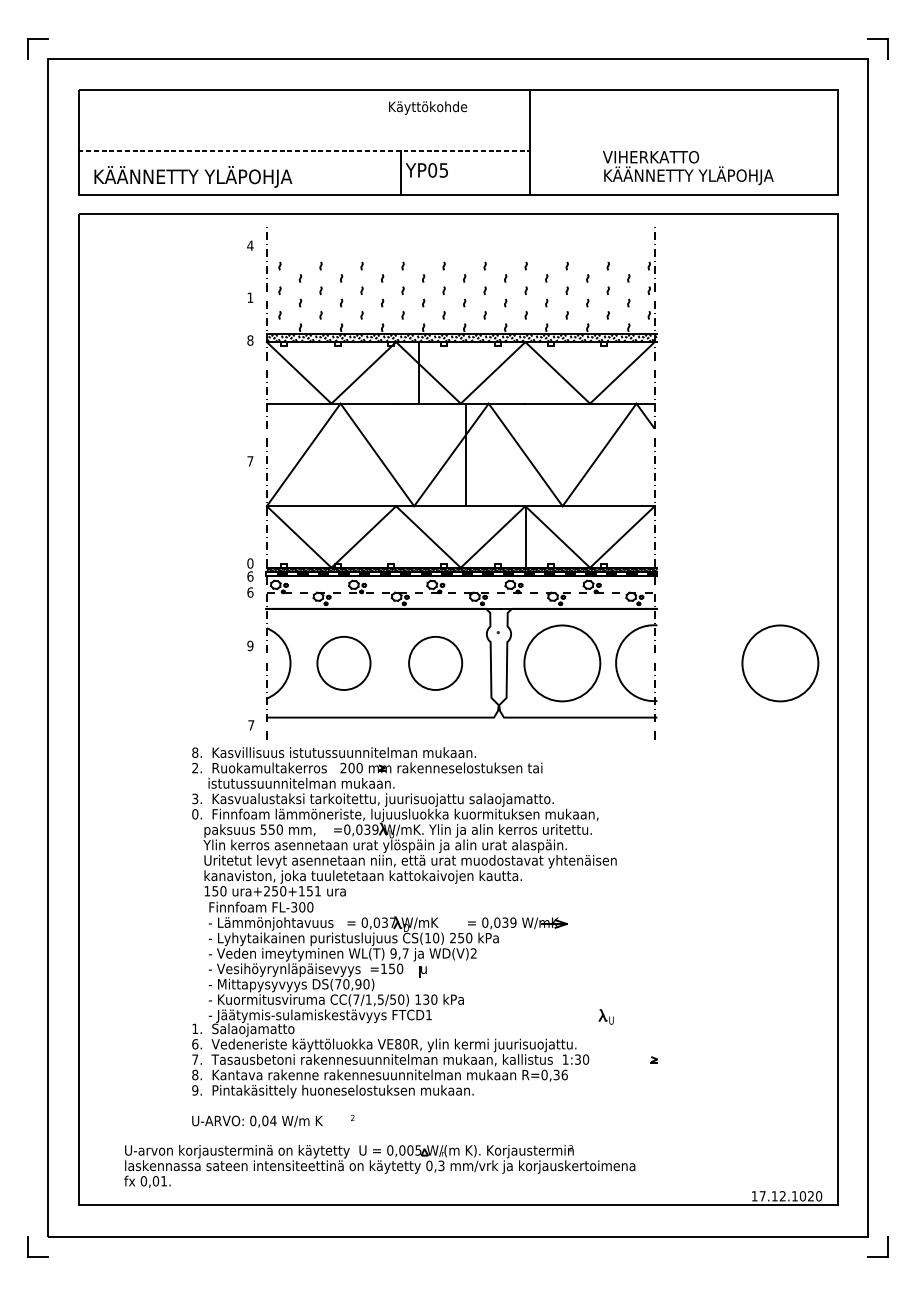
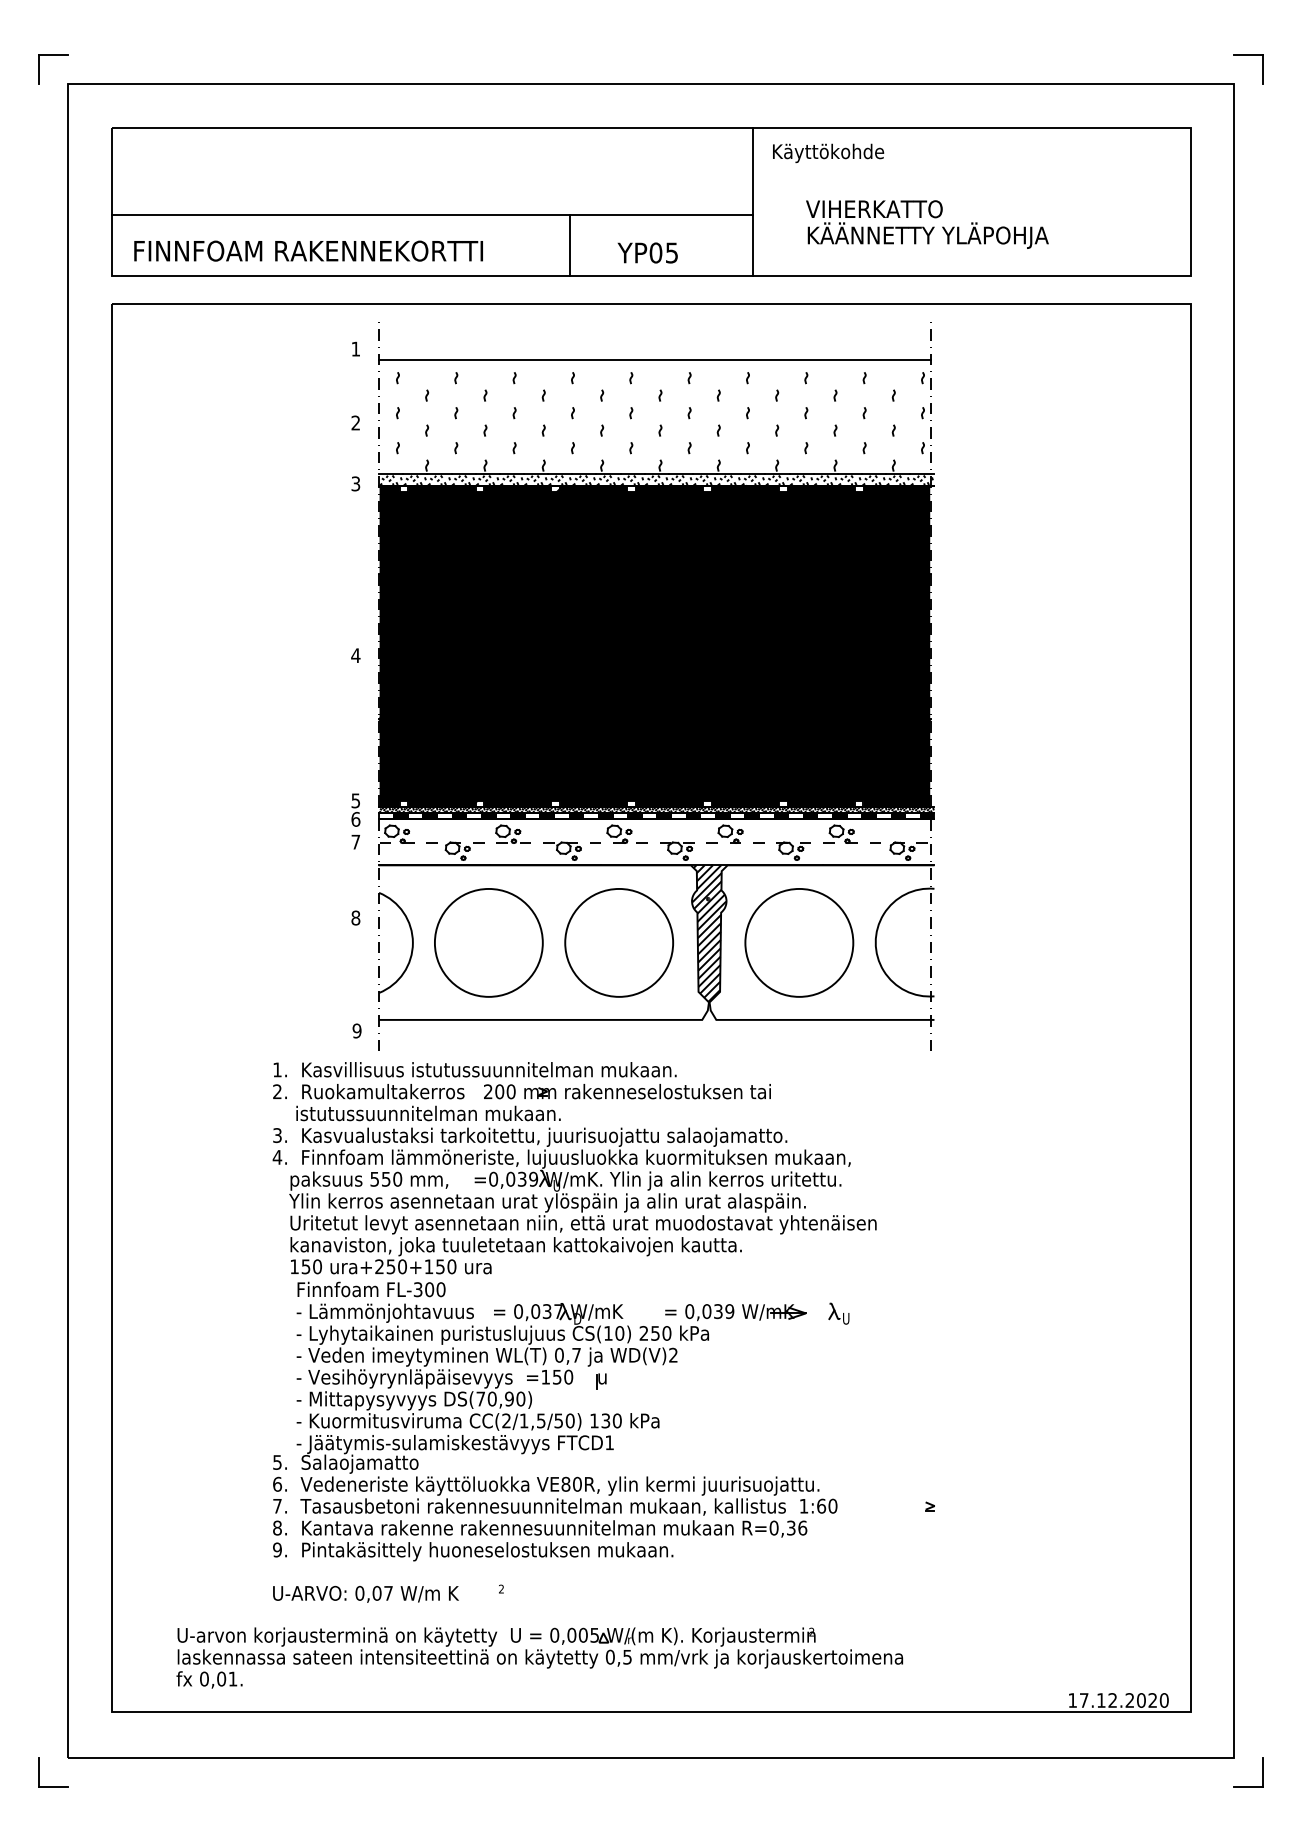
text: (428, 108) -> (828, 153), moved
line: (304, 151) -> (432, 215), dashed -> solid
text: (688, 167) -> (927, 224), moved
text: (426, 170) -> (647, 252), moved
text: (217, 176) -> (309, 250), KÄÄNNETTY YLÄPOHJA -> FINNFOAM RAKENNEKORTTI
text: (250, 245) -> (355, 348), 4 -> 1
line: (460, 253) -> (654, 360), added
text: (250, 297) -> (355, 422), 1 -> 2
text: (250, 340) -> (355, 483), 8 -> 3
fill: (460, 454) -> (654, 645), added
text: (250, 461) -> (355, 655), 7 -> 4
text: (250, 563) -> (355, 800), 0 -> 5
text: (250, 592) -> (355, 841), 6 -> 7
text: (250, 645) -> (355, 917), 9 -> 8
hatch: (499, 656) -> (709, 933), added
circle: (343, 663) -> (488, 942), size x1.43
circle: (435, 663) -> (619, 942), size x1.43
circle: (780, 663) -> (1109, 942), removed
text: (250, 725) -> (356, 1030), 7 -> 9
text: (195, 752) -> (277, 1069), 8. -> 1.
text: (195, 814) -> (277, 1157), 0. -> 4.
text: (317, 891) -> (451, 1266), ura+250+151 -> ura+250+150
text: (392, 953) -> (558, 1355), 9,7 -> 0,7
text: (356, 999) -> (506, 1420), CC(7/1,5/50) -> CC(2/1,5/50)
part: (606, 1016) -> (838, 1313), moved
text: (195, 1028) -> (277, 1462), 1. -> 5.
text: (577, 1059) -> (821, 1505), 1:30 -> 1:60
text: (273, 1121) -> (388, 1593), 0,04 -> 0,07
text: (441, 1165) -> (627, 1656), 0,3 -> 0,5
text: (794, 1196) -> (1129, 1700), 17.12.1020 -> 17.12.2020

